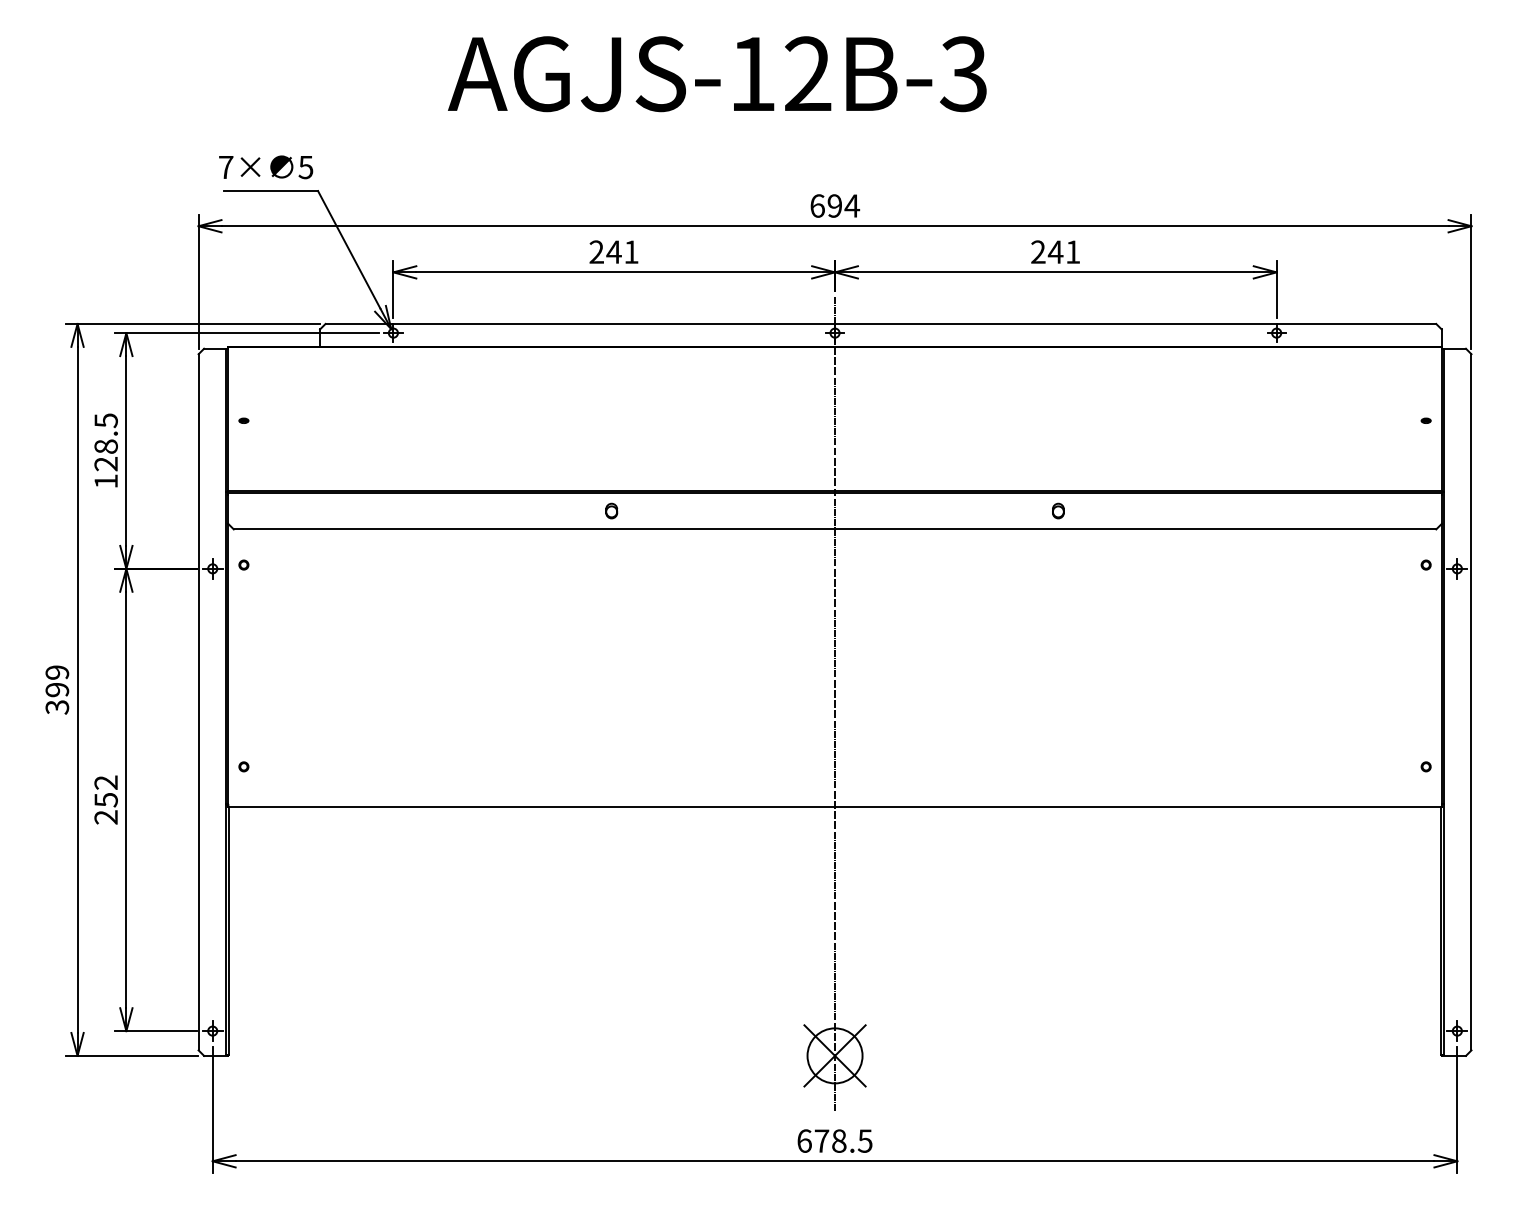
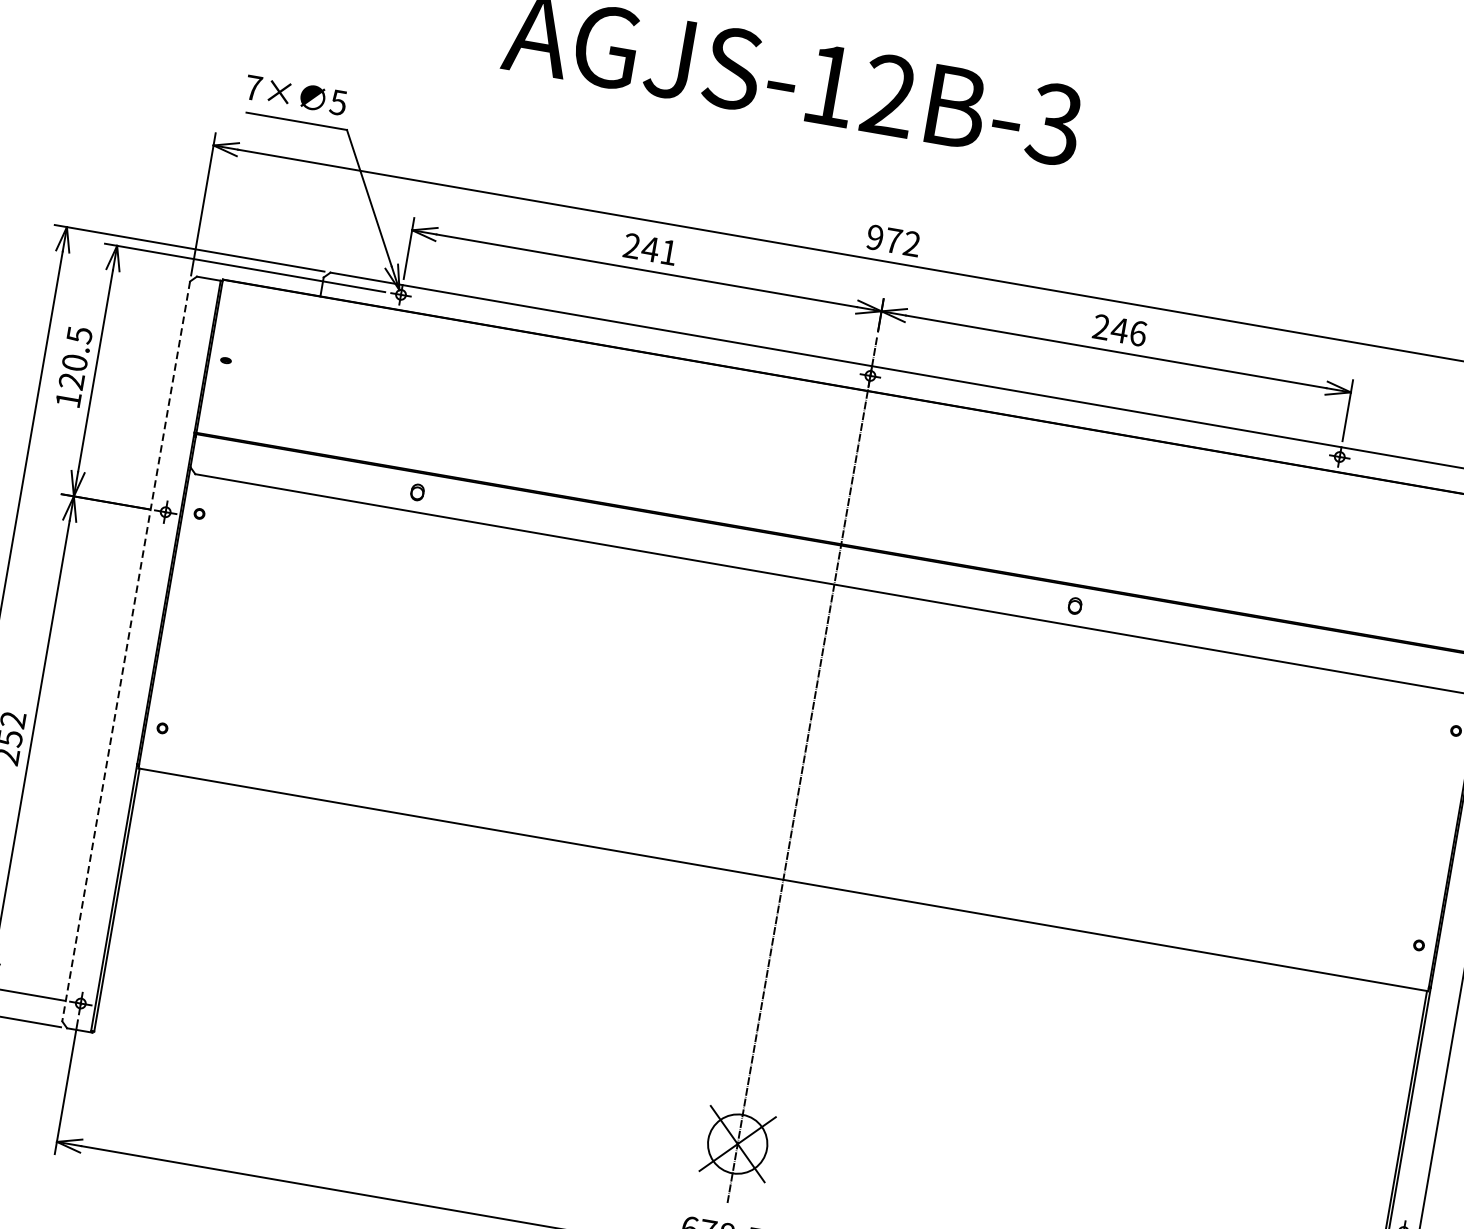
text: (835, 205) -> (894, 240), 694 -> 972
text: (1073, 251) -> (1138, 332), 241 -> 246
text: (106, 446) -> (75, 362), 128.5 -> 120.5
part: (611, 510) -> (417, 491), moved
line: (198, 702) -> (126, 651), solid -> dashed

